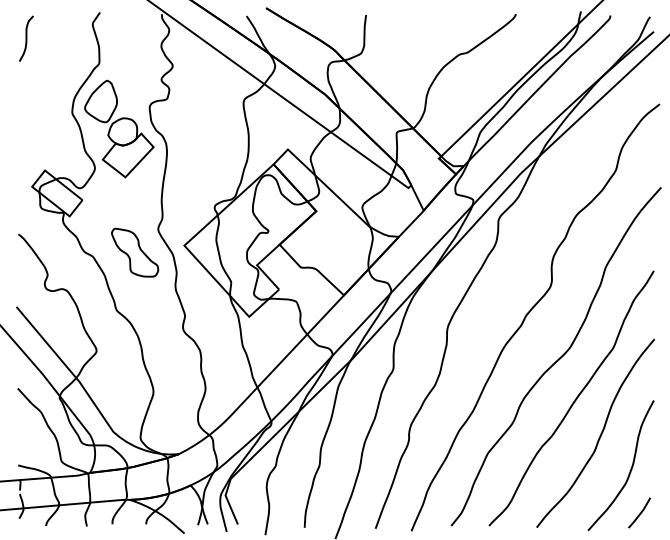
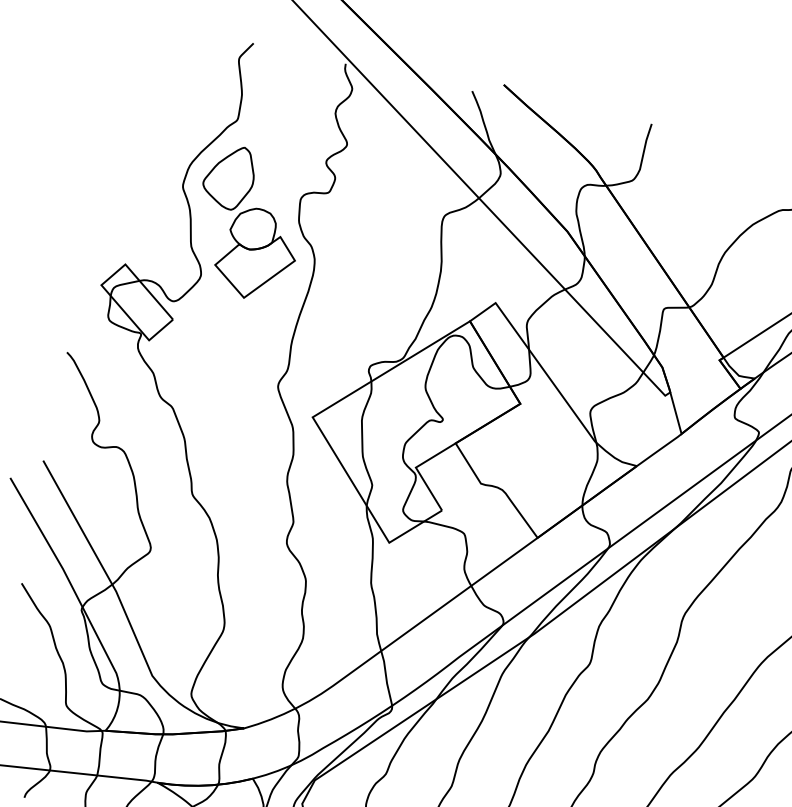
curve: (26, 38) -> (135, 61), removed
part: (135, 252) -> (237, 413), removed

